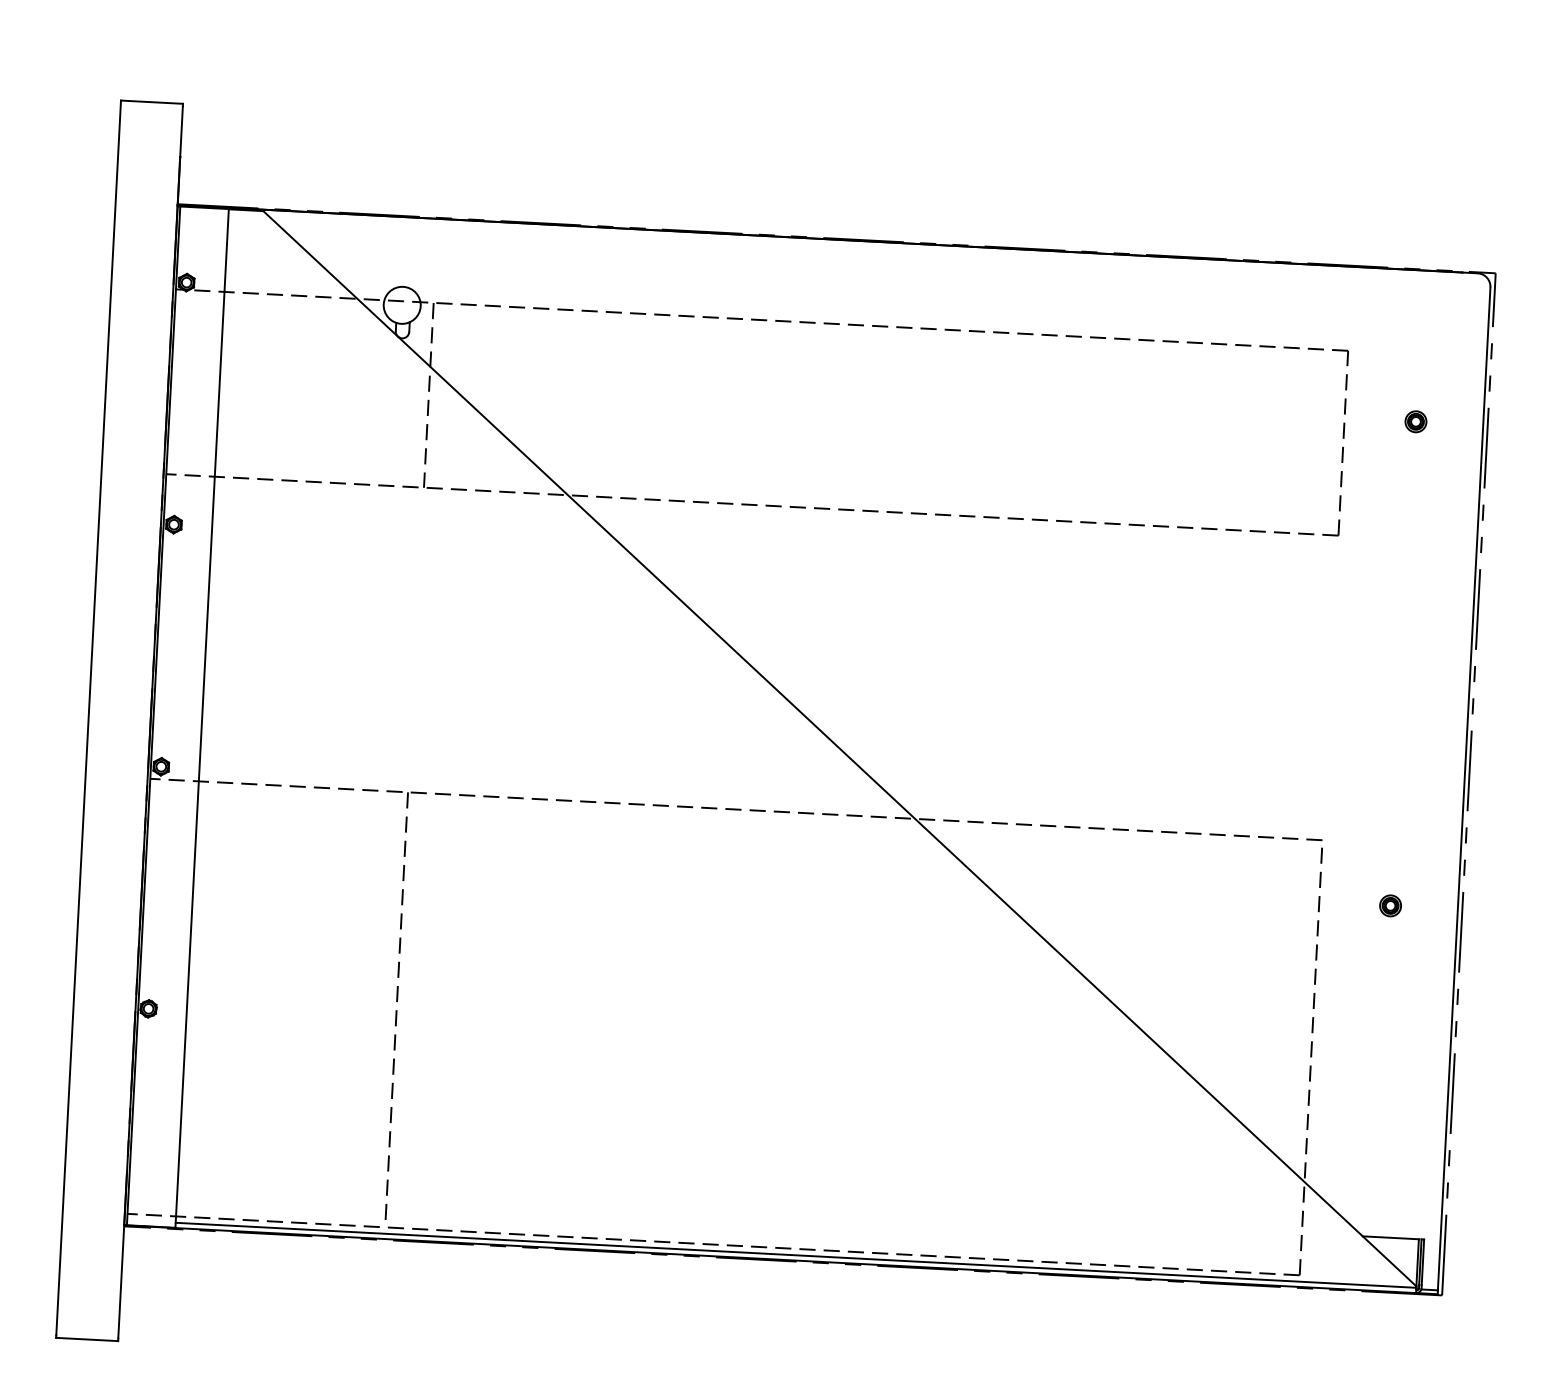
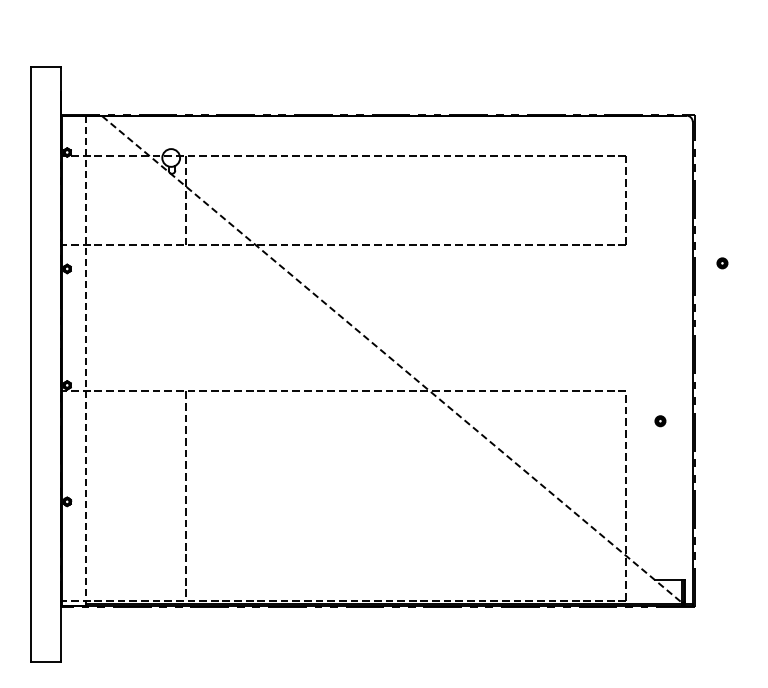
part: (1416, 422) -> (722, 263), moved
line: (201, 719) -> (85, 361), solid -> dashed
line: (840, 748) -> (392, 359), solid -> dashed

